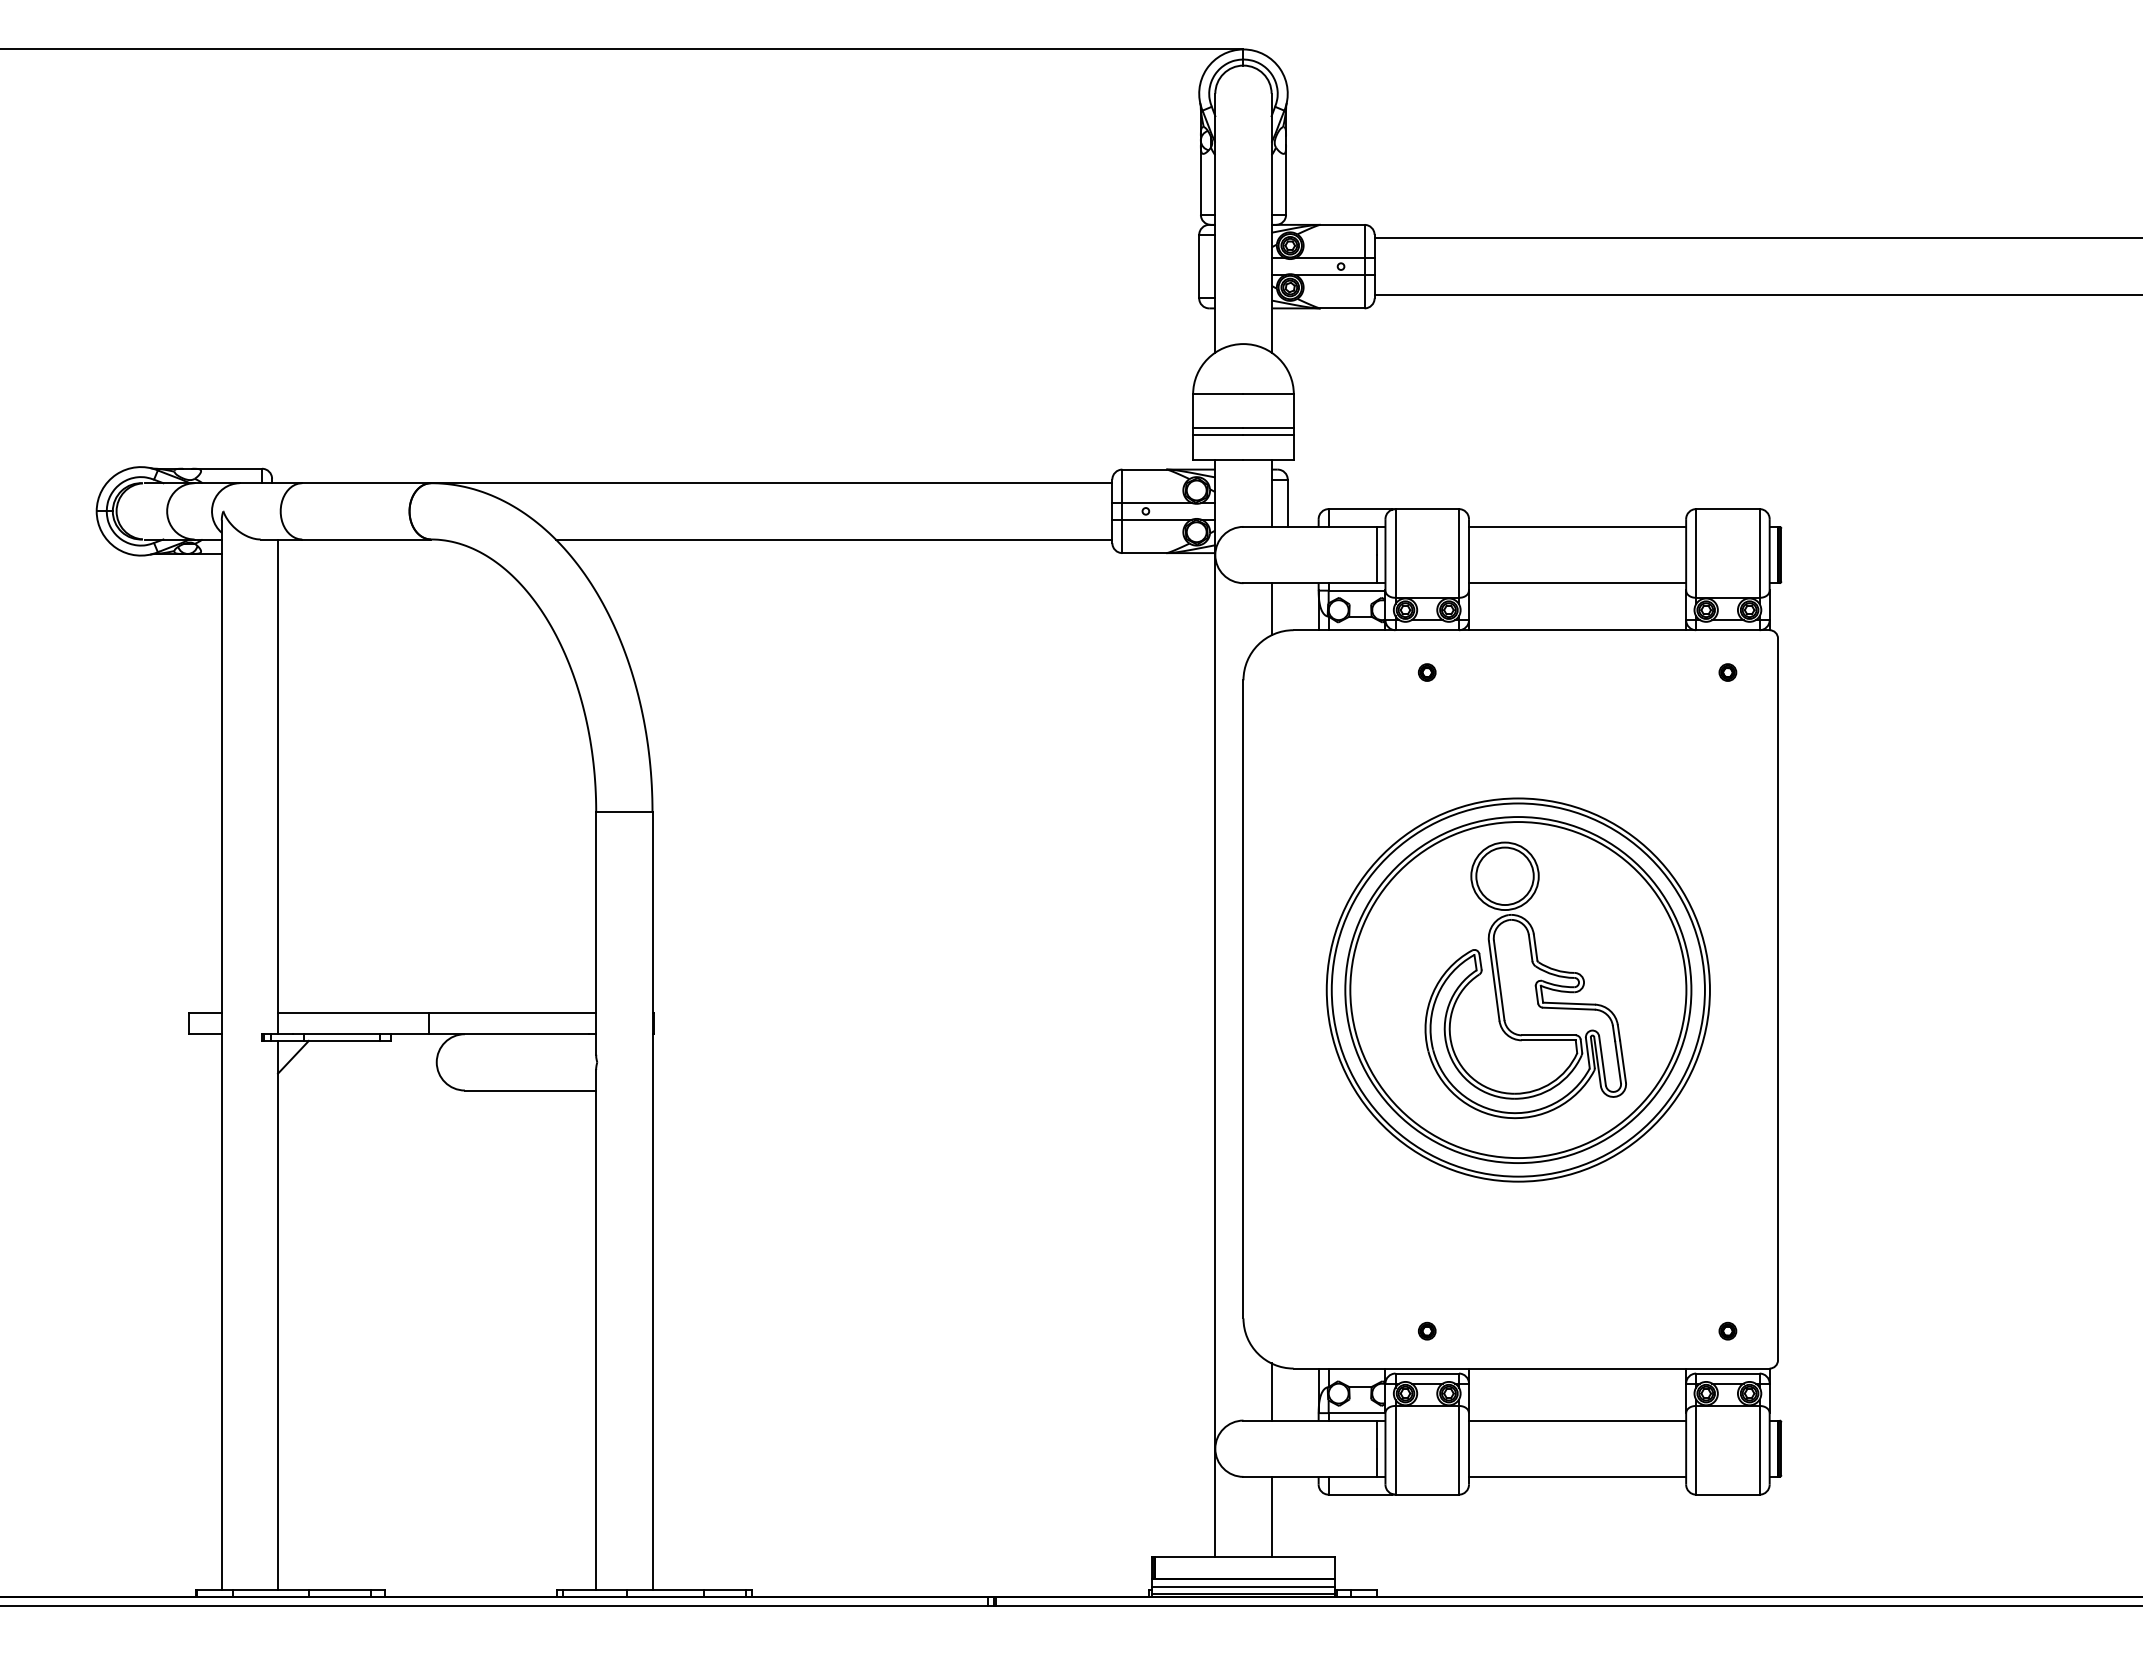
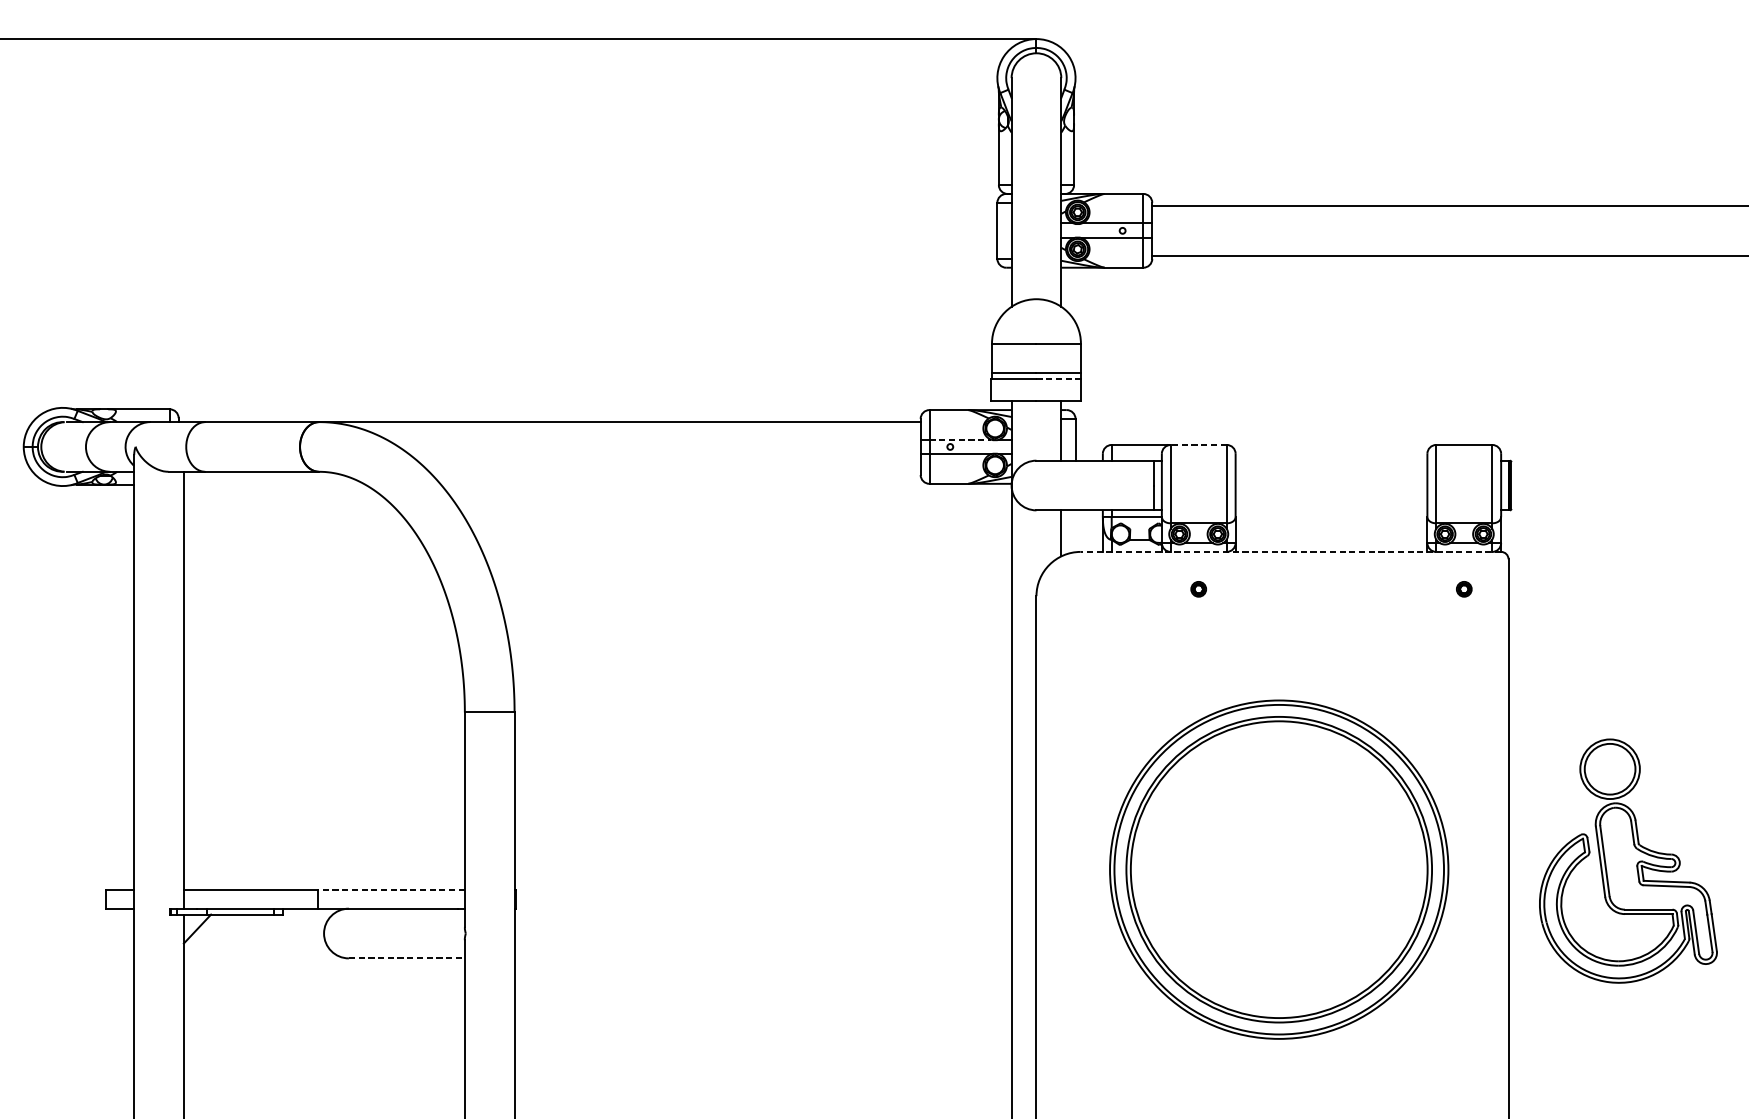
line: (1269, 434) -> (1059, 379), solid -> dashed
line: (1157, 503) -> (960, 440), solid -> dashed
line: (1427, 509) -> (1198, 445), solid -> dashed
line: (1577, 526) -> (1331, 460), removed
line: (833, 539) -> (674, 471), removed
line: (1577, 583) -> (1331, 510), removed
line: (1531, 630) -> (1290, 552), solid -> dashed
part: (1525, 980) -> (1628, 861), moved
line: (512, 1012) -> (390, 889), solid -> dashed
line: (530, 1090) -> (406, 958), solid -> dashed

